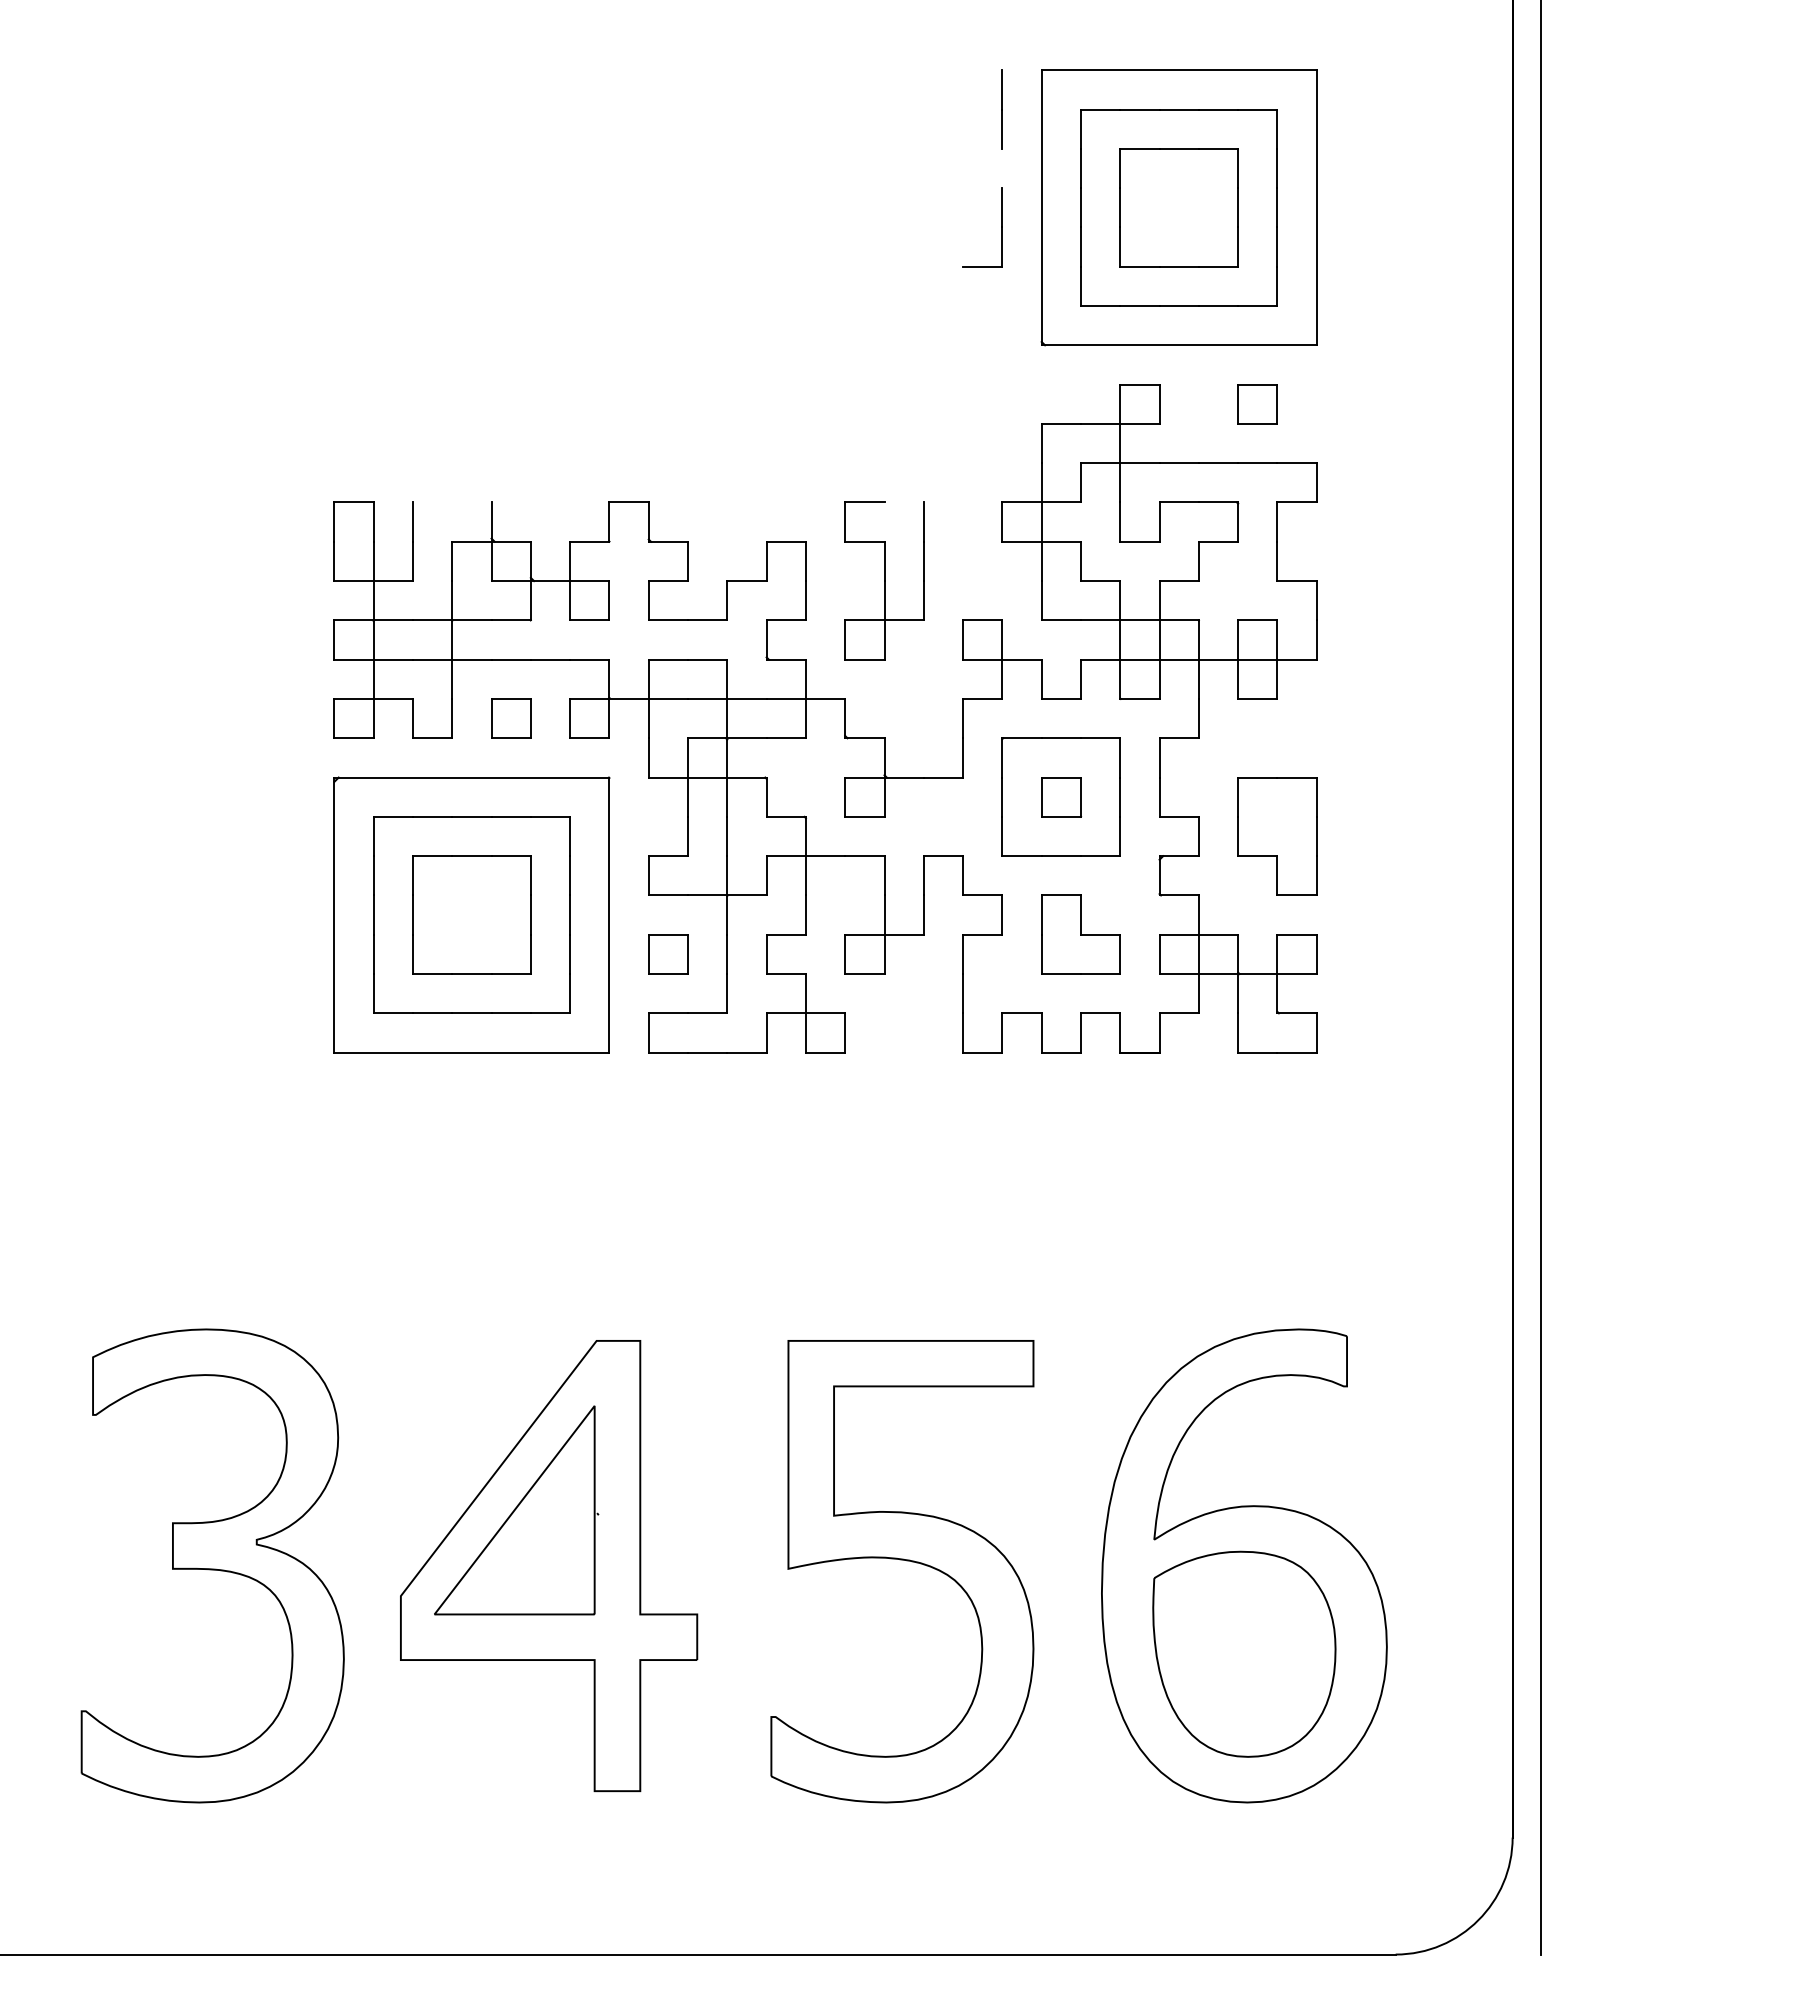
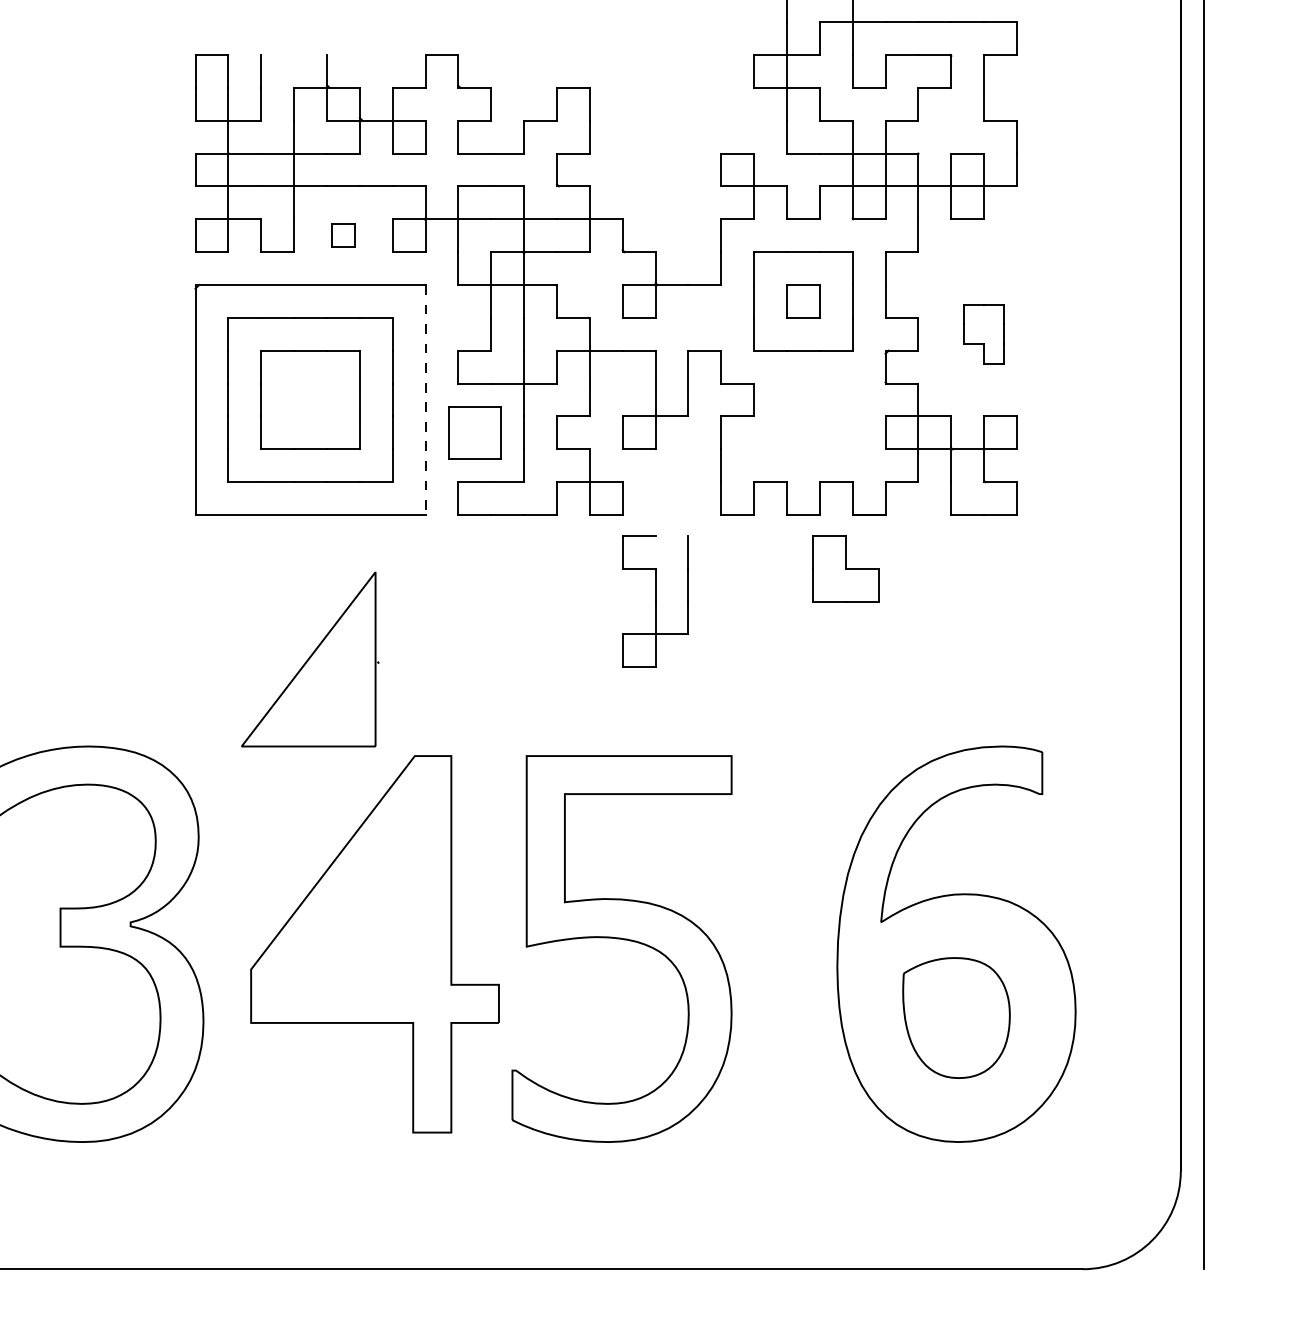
part: (884, 580) -> (655, 601), moved
part: (511, 718) -> (343, 235), size x0.7
part: (1277, 836) -> (984, 334), size x0.6
line: (609, 915) -> (425, 400), solid -> dashed
part: (1080, 934) -> (845, 568), moved
part: (668, 954) -> (474, 432), size x1.6
part: (516, 1510) -> (310, 659), moved
part: (906, 1561) -> (625, 940), moved
part: (1244, 1653) -> (956, 1017), size x0.7

